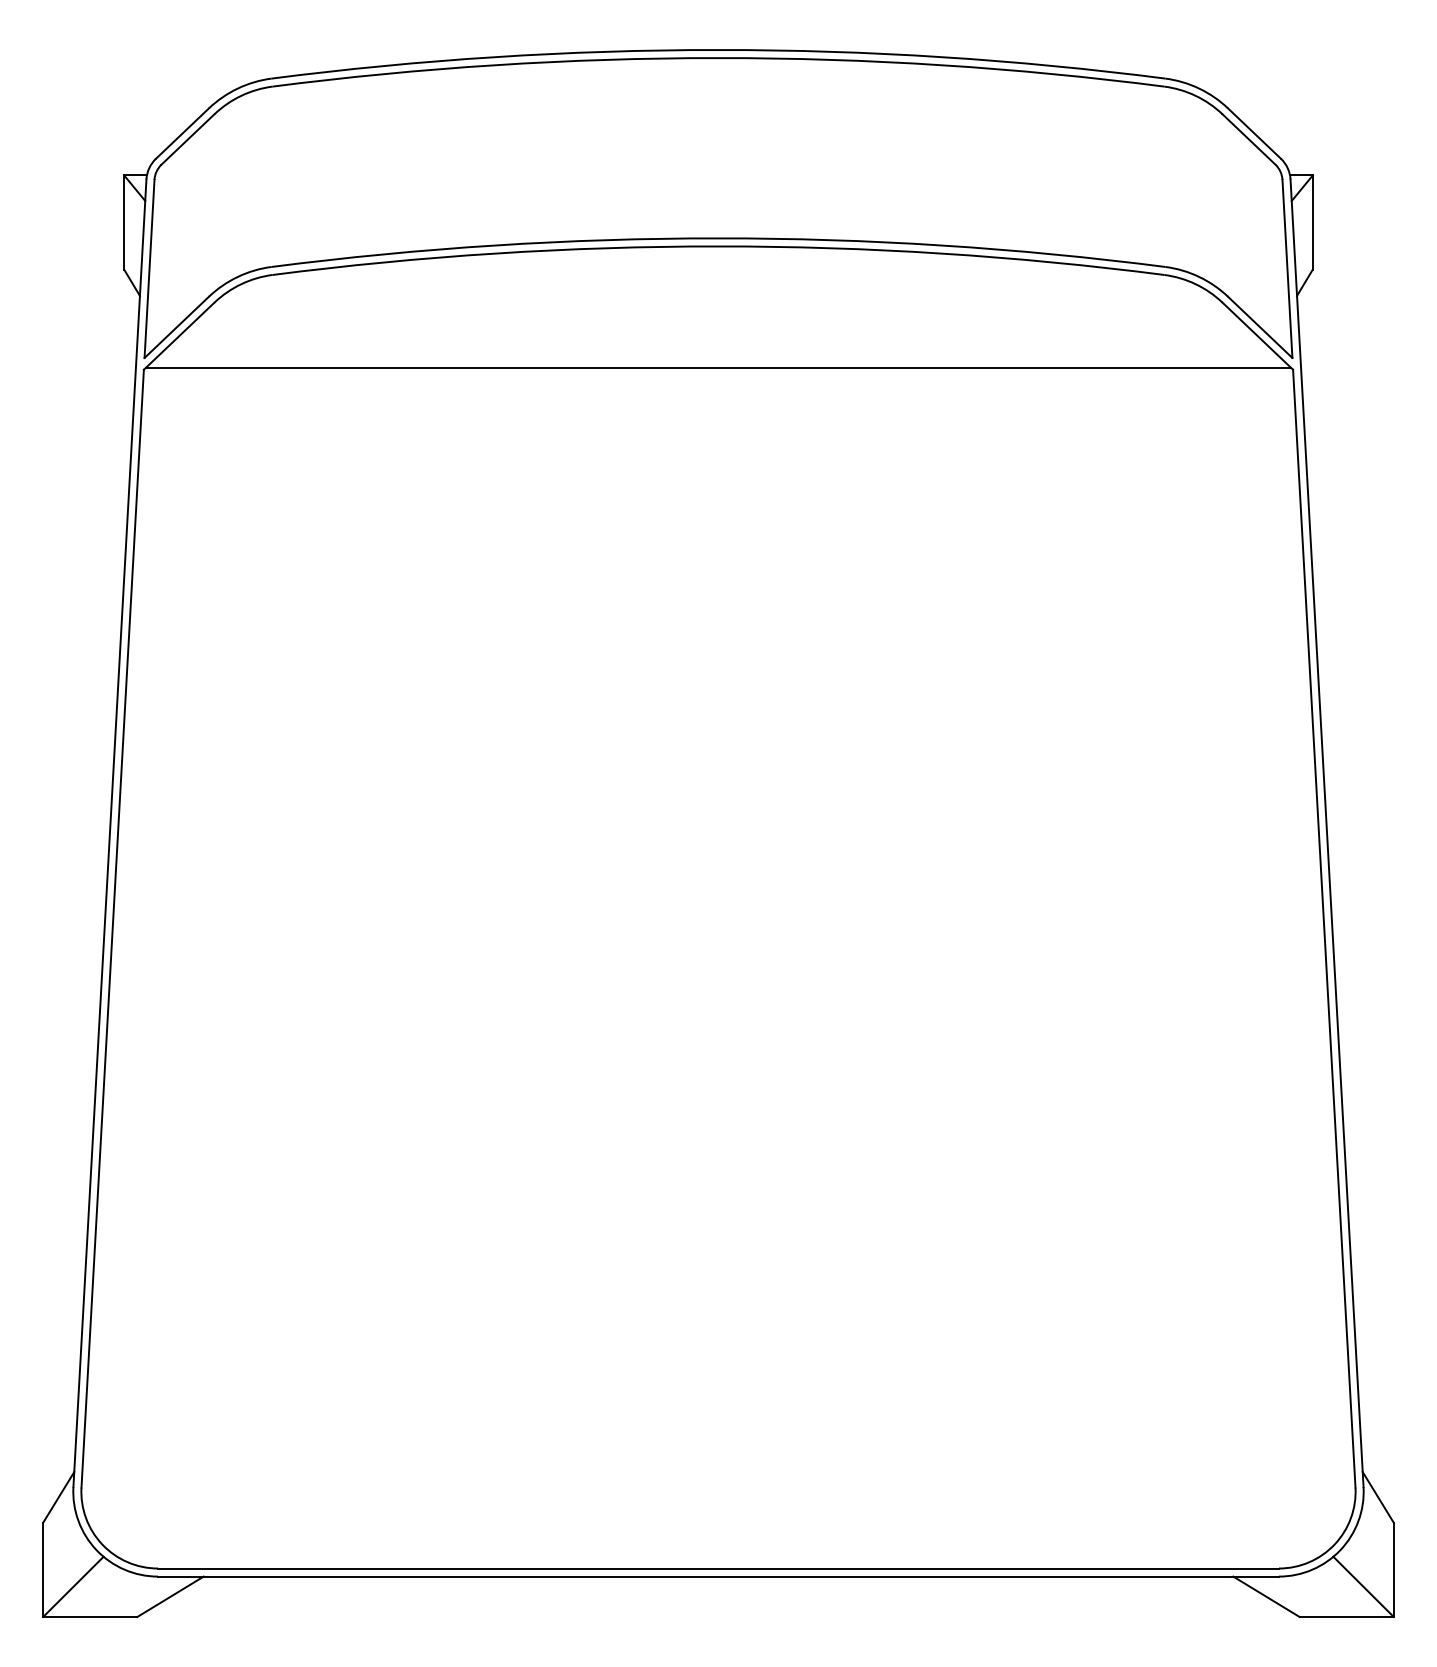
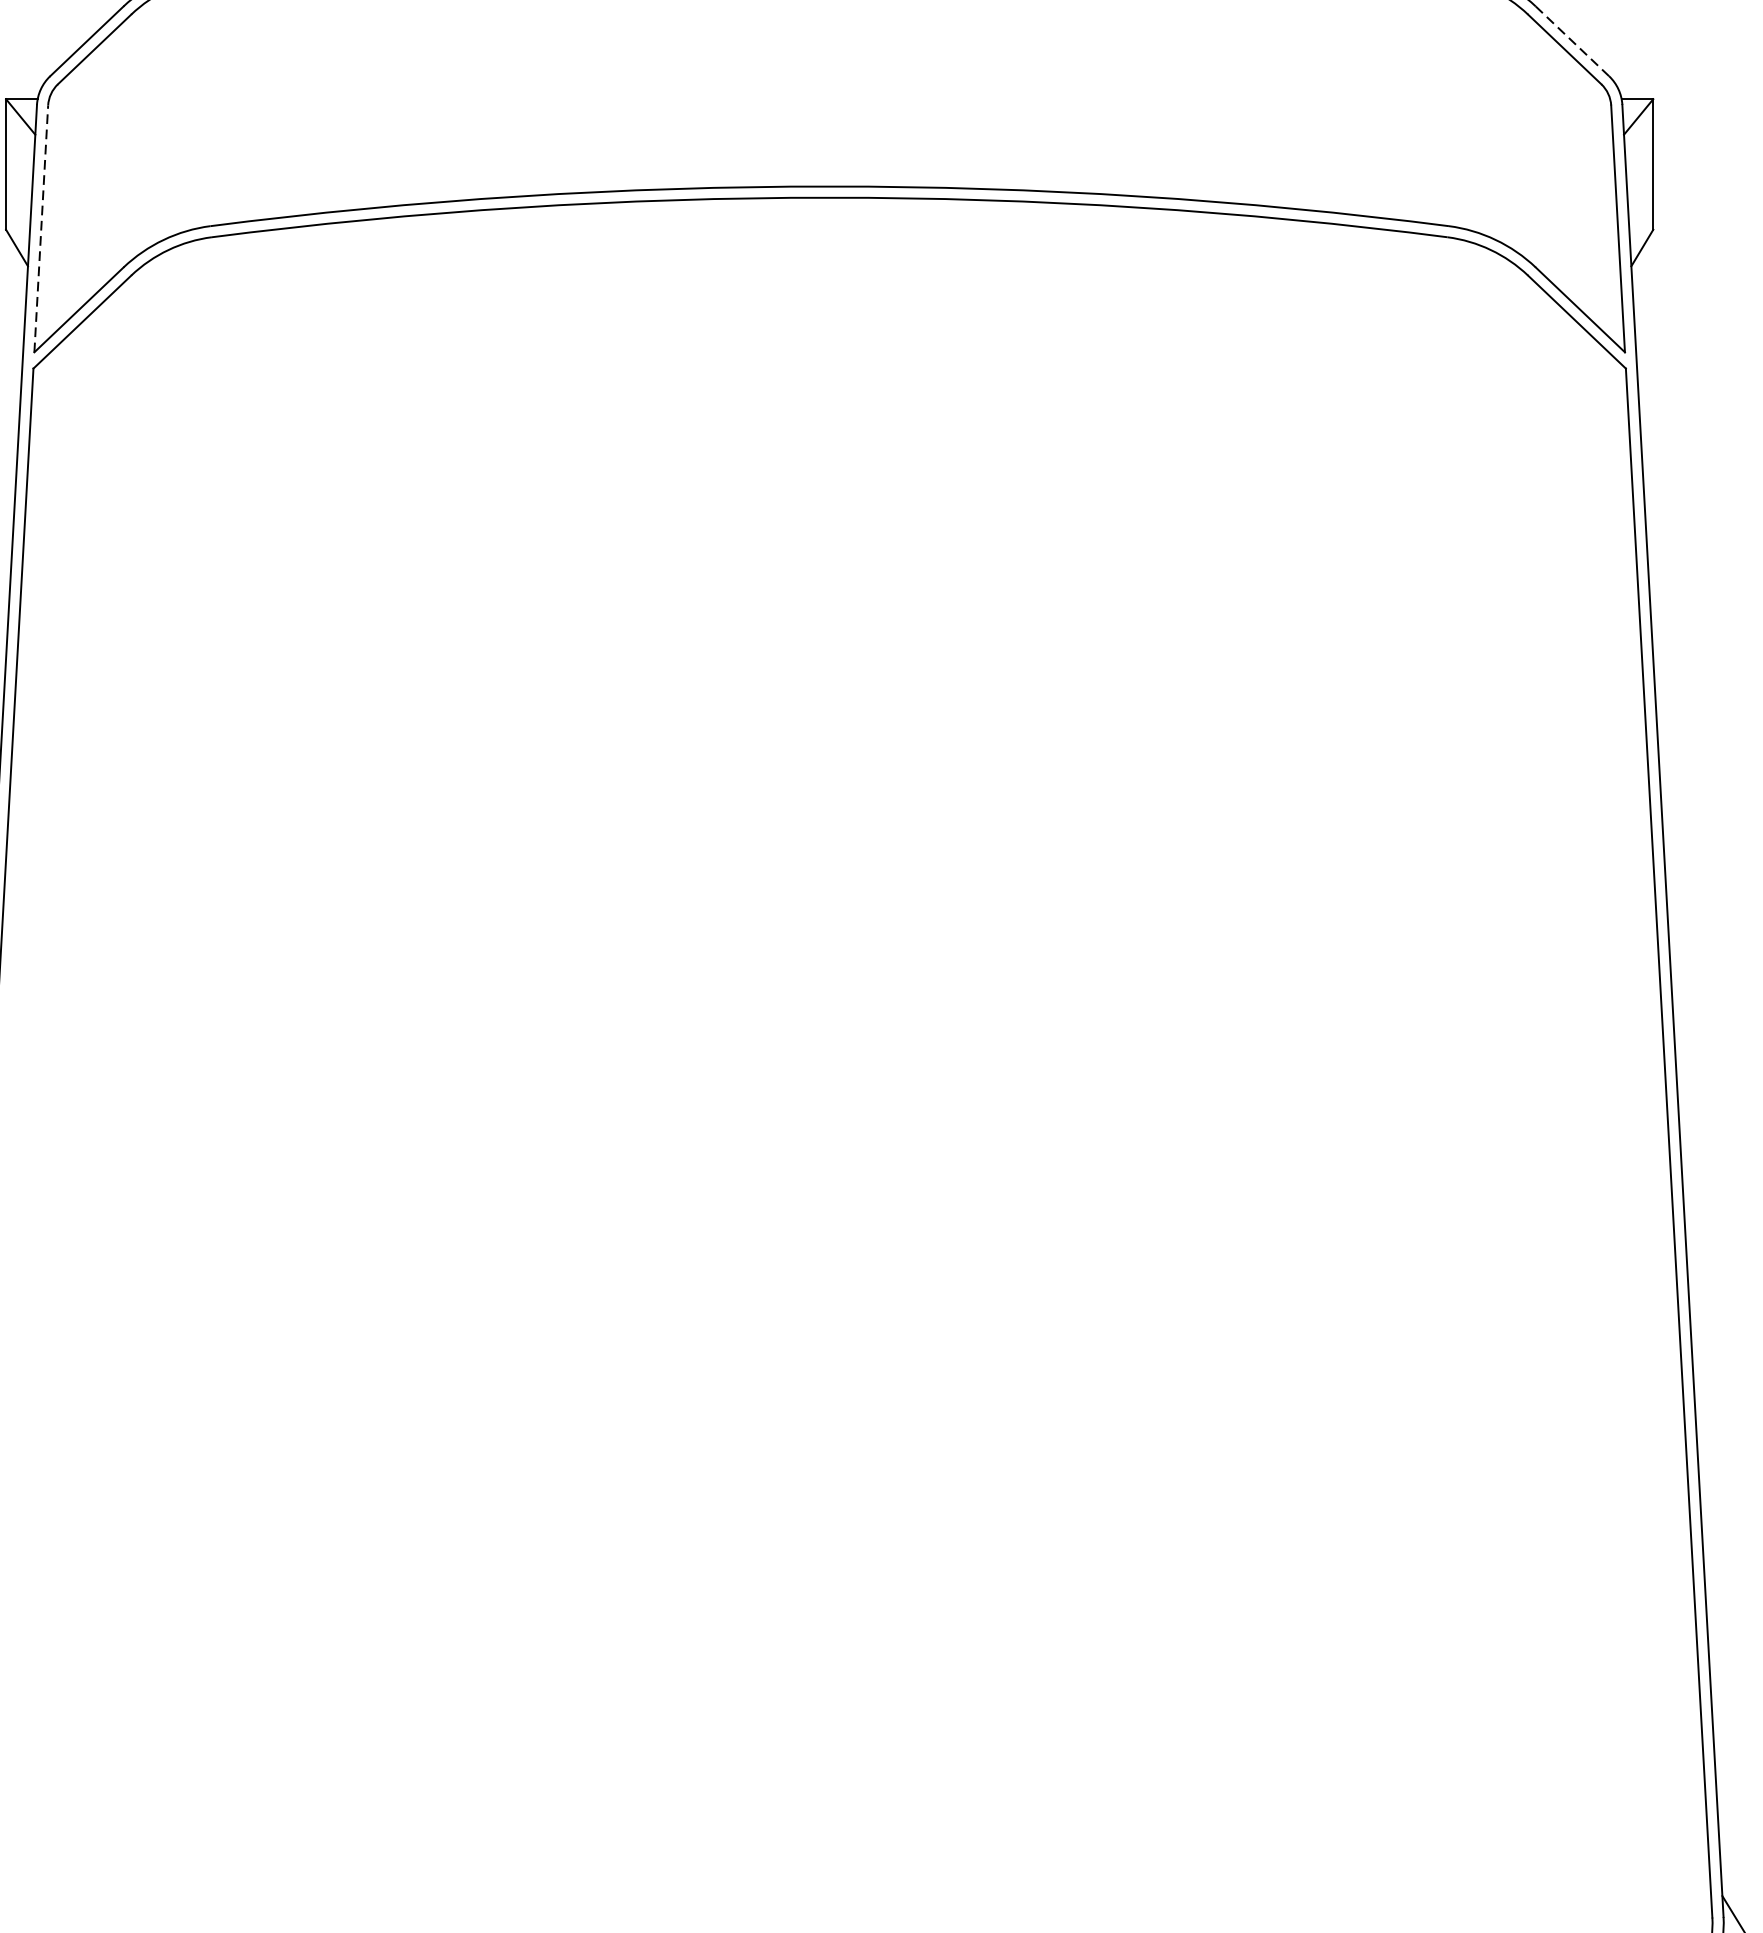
line: (1254, 133) -> (1572, 41), solid -> dashed
line: (149, 268) -> (41, 228), solid -> dashed
line: (718, 367) -> (829, 365), removed

